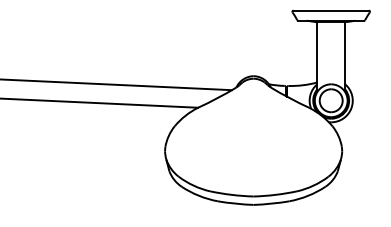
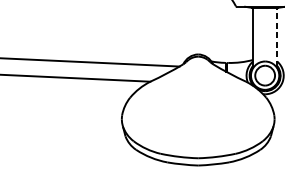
line: (345, 55) -> (277, 36), solid -> dashed

